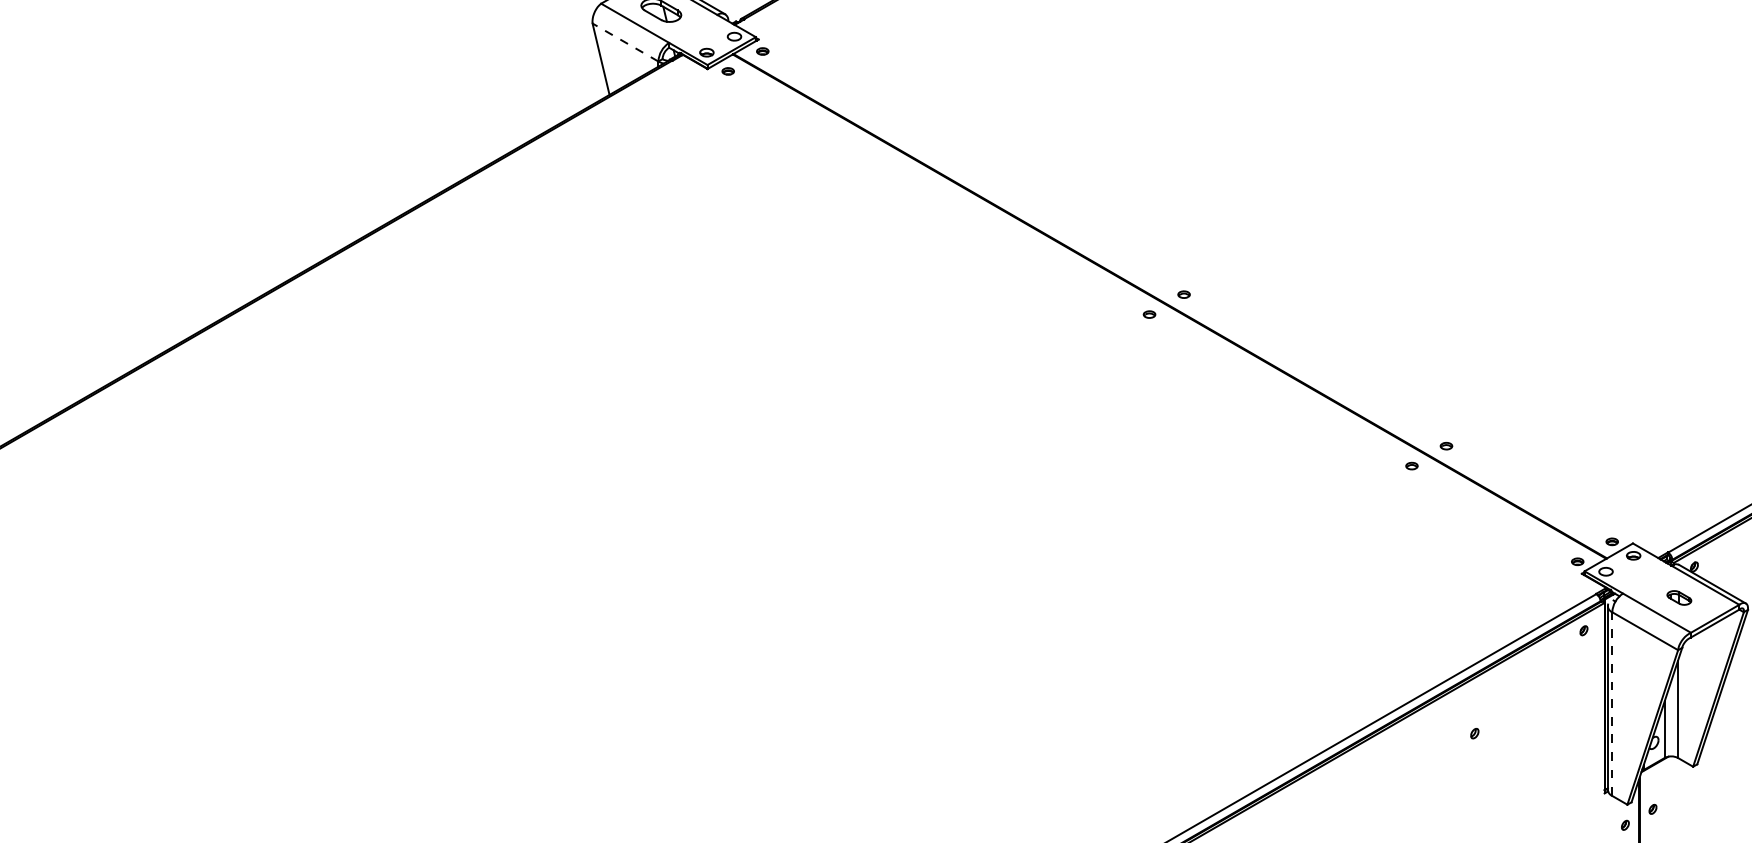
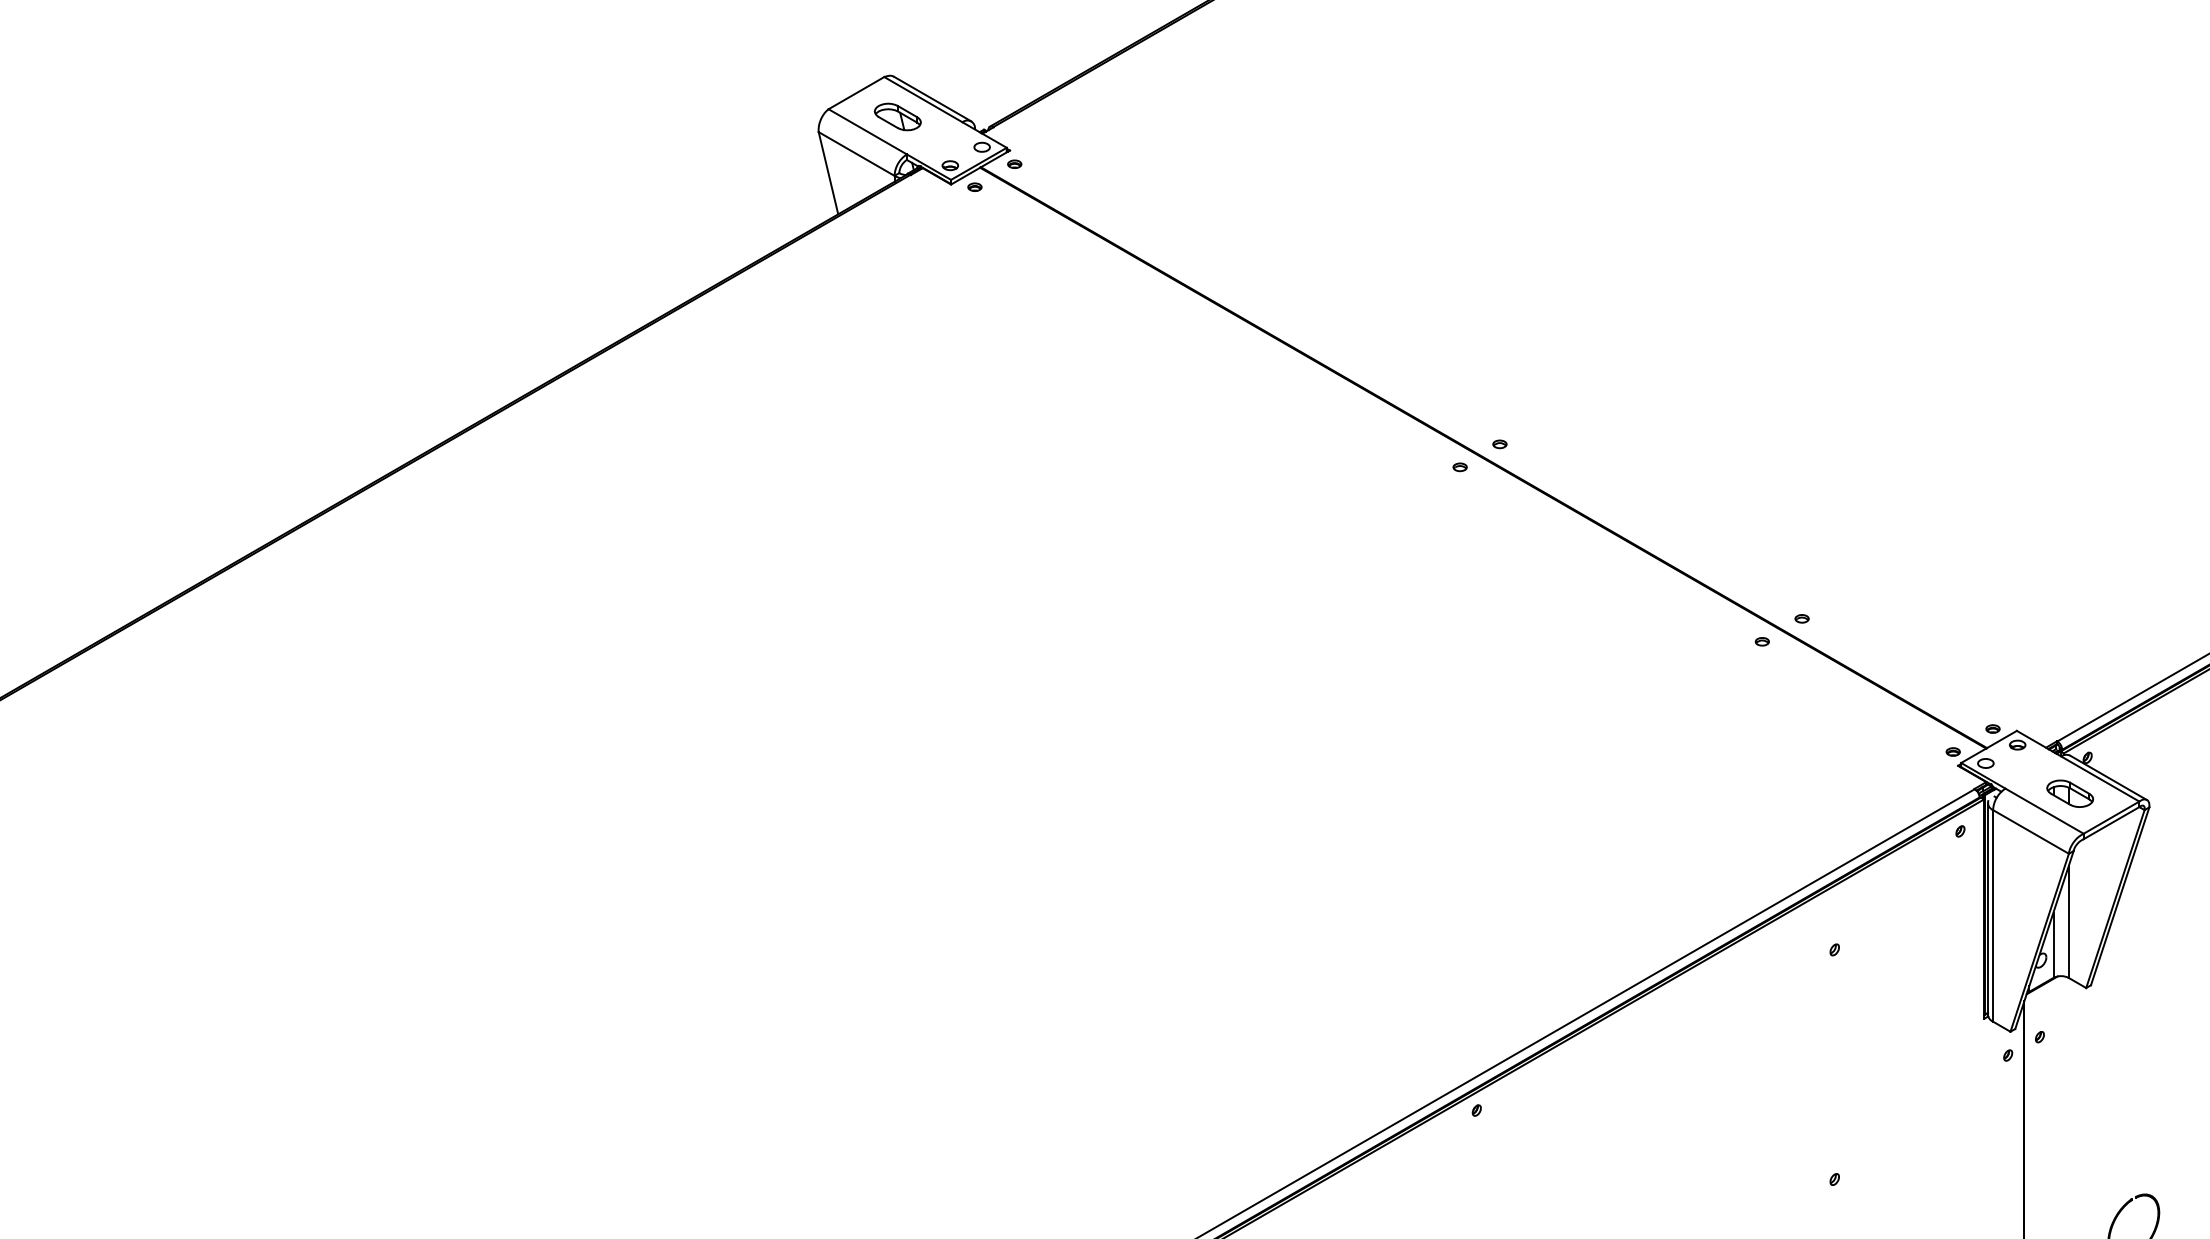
line: (625, 42) -> (856, 153), dashed -> solid
part: (1679, 597) -> (2070, 793), size x1.67
line: (1611, 703) -> (1992, 915), dashed -> solid

